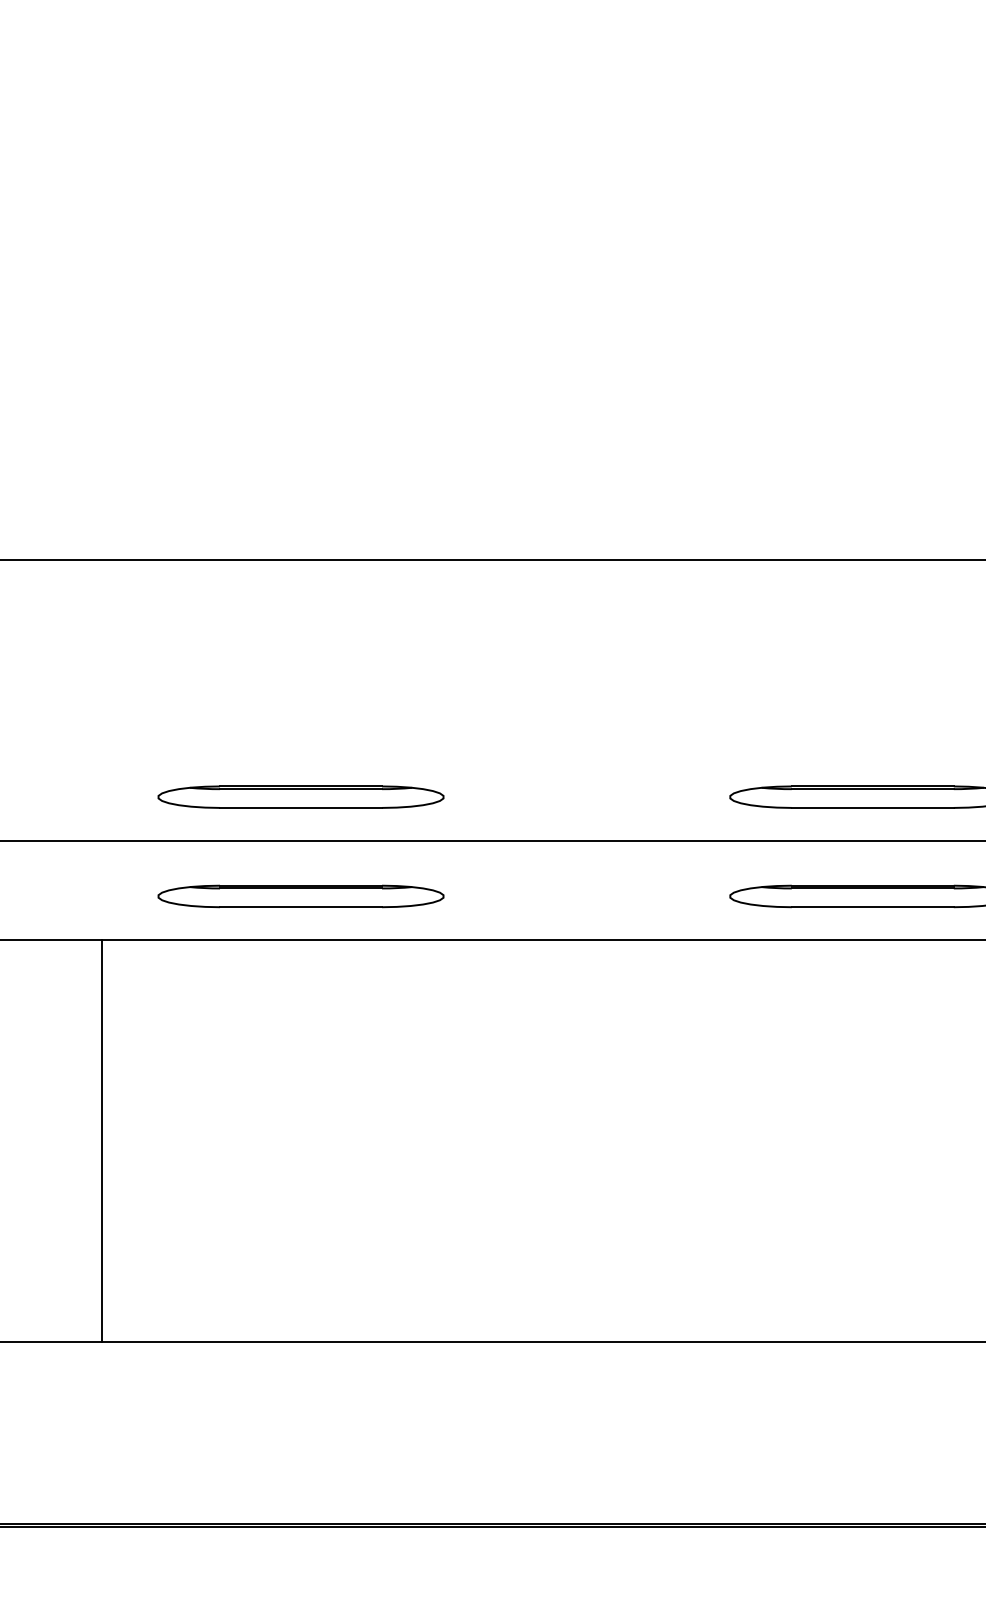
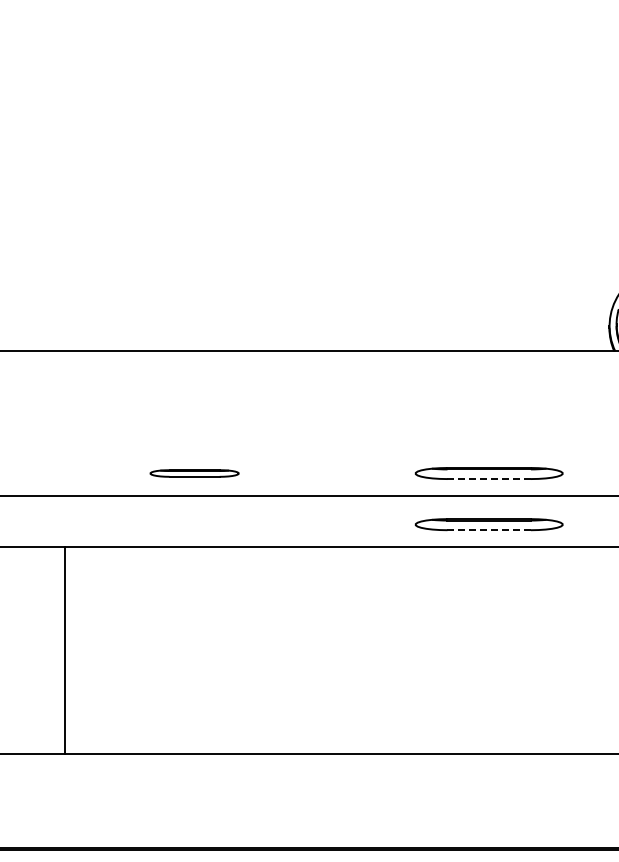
part: (300, 797) -> (194, 473), size x0.6
line: (873, 808) -> (489, 479), solid -> dashed
part: (300, 896) -> (194, 524), removed
line: (873, 907) -> (489, 530), solid -> dashed
line: (102, 1140) -> (65, 650), moved

